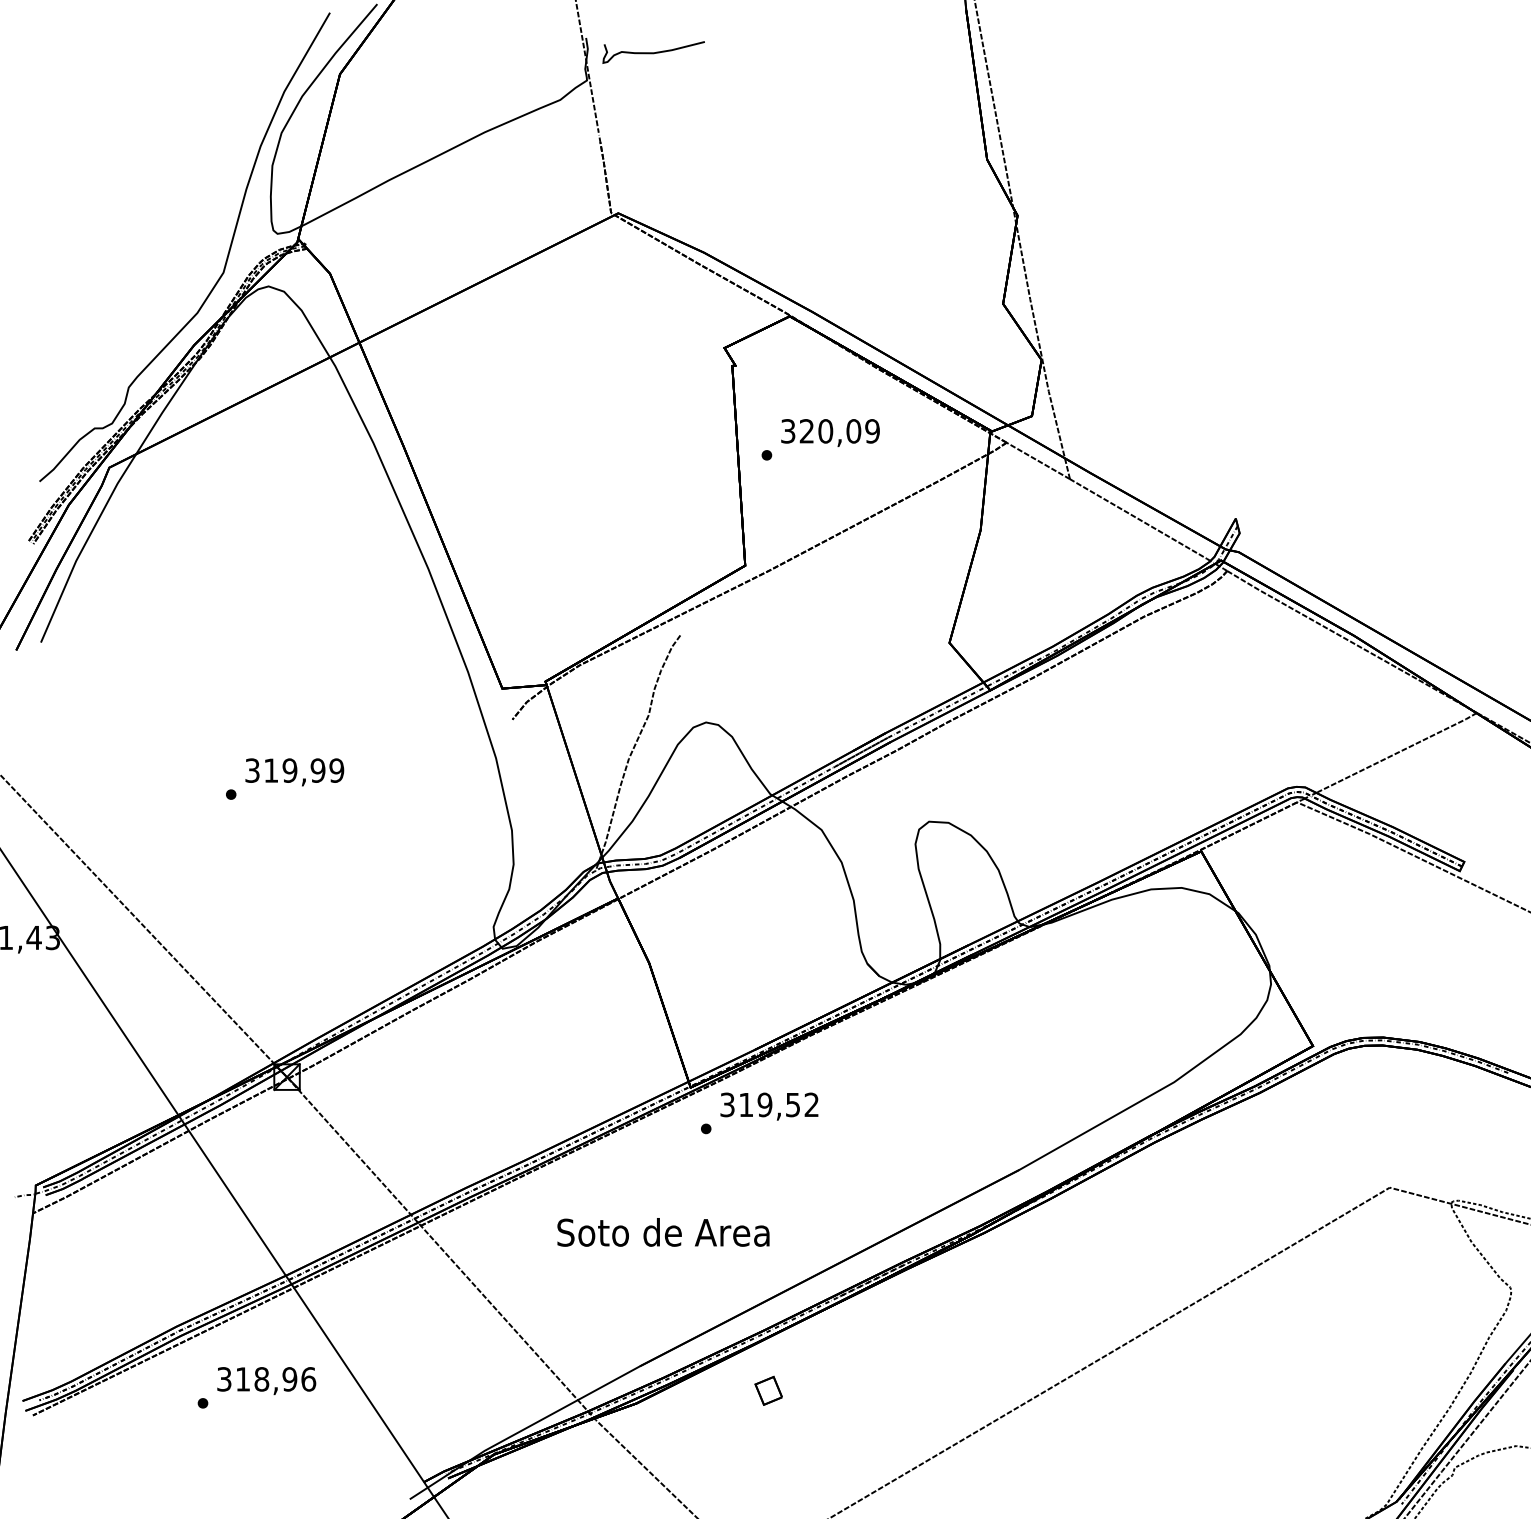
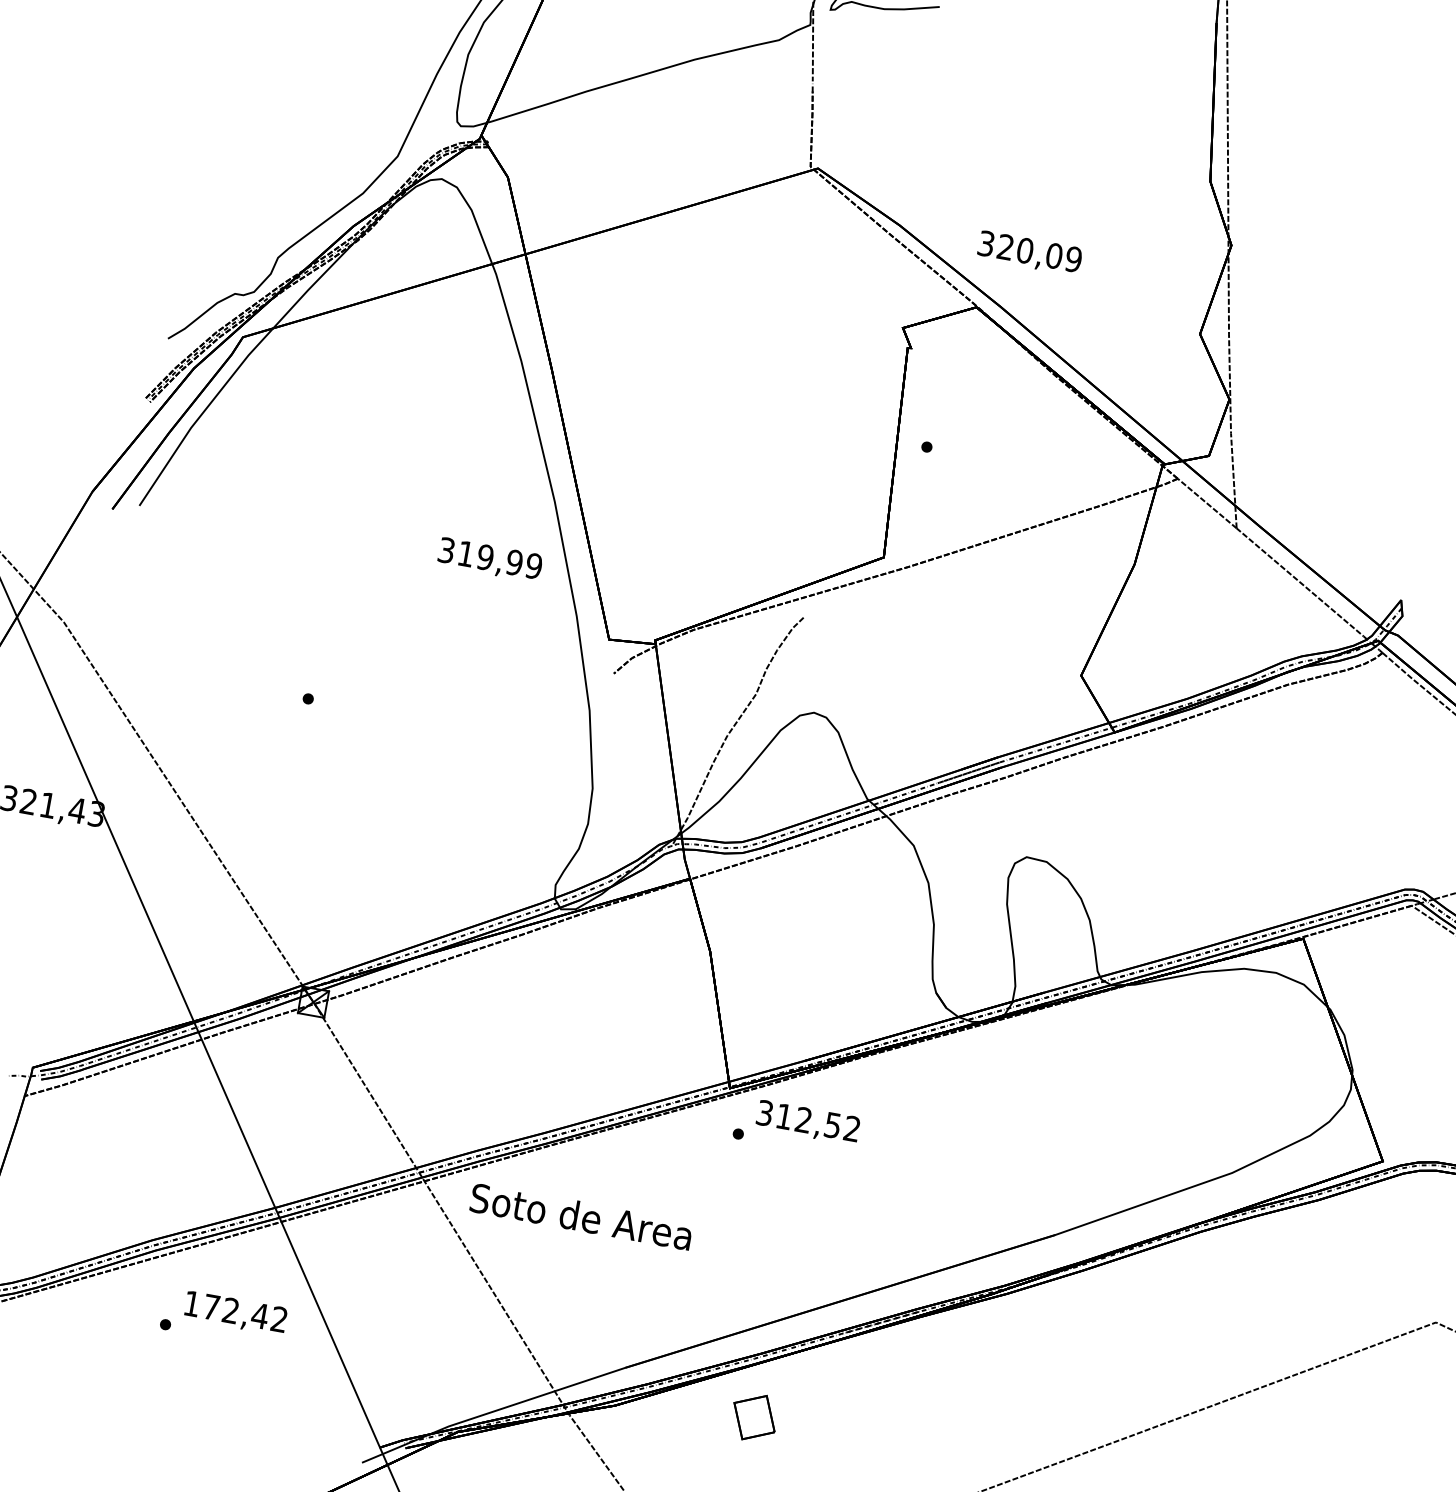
text: (830, 432) -> (1029, 252), moved
text: (294, 772) -> (489, 560), moved
text: (764, 1104) -> (803, 1119), 319,52 -> 312,52
text: (663, 1232) -> (581, 1216), moved
text: (266, 1379) -> (235, 1311), 318,96 -> 172,42
part: (768, 1390) -> (754, 1416), size x1.6

